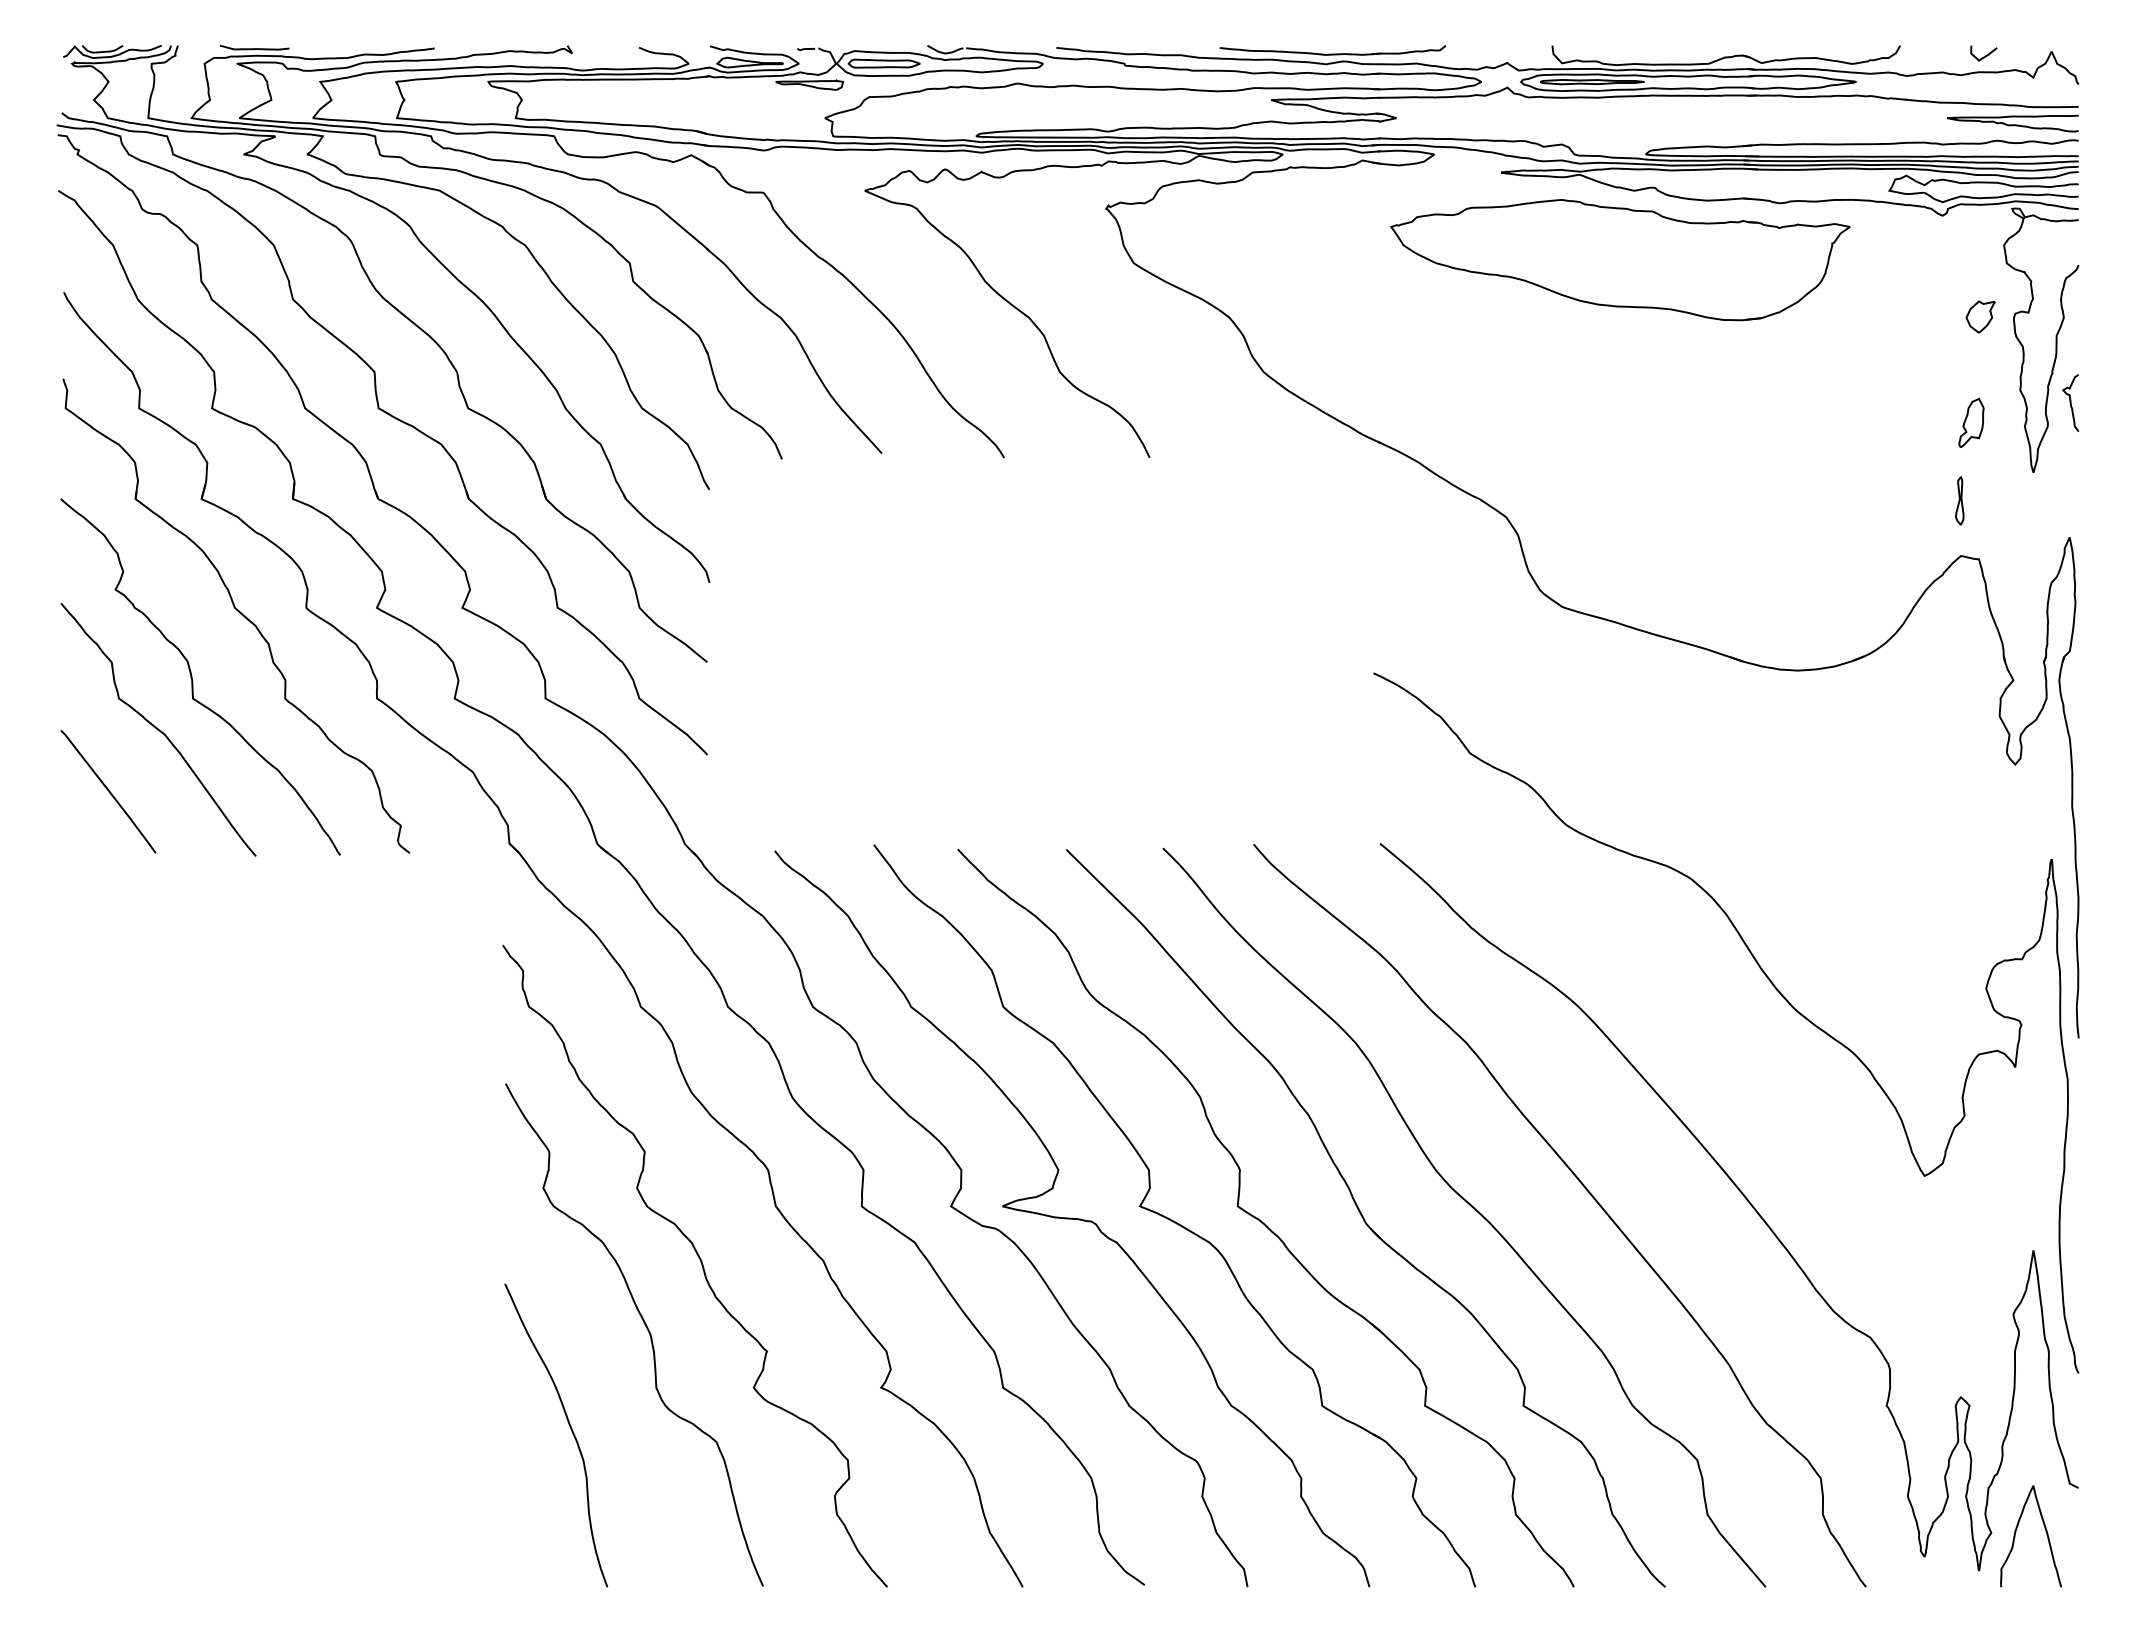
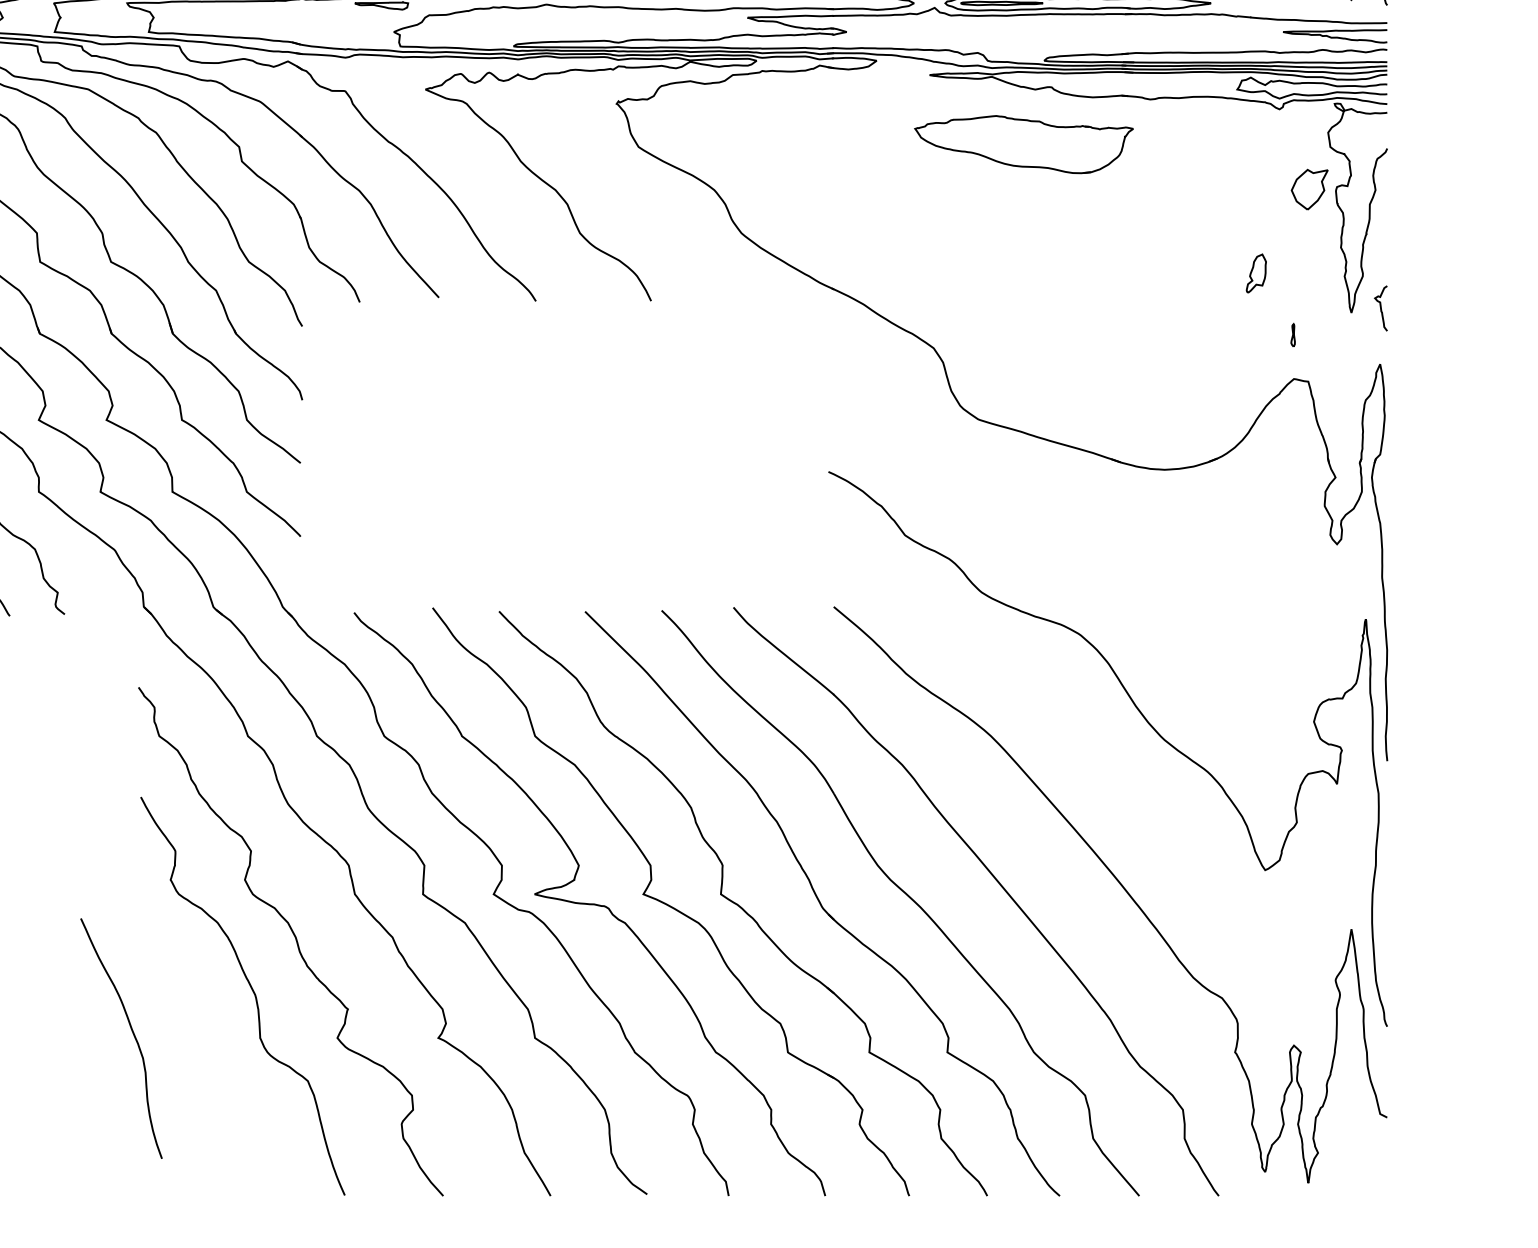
part: (1620, 260) -> (1024, 144), size x0.6
part: (1980, 316) -> (1309, 189), size x1.6
curve: (2070, 402) -> (1380, 308), moved
part: (1971, 422) -> (1256, 273), moved
part: (1959, 500) -> (1292, 334), size x0.6
curve: (570, 1429) -> (132, 1033), moved
curve: (2016, 1532) -> (1338, 1152), removed

